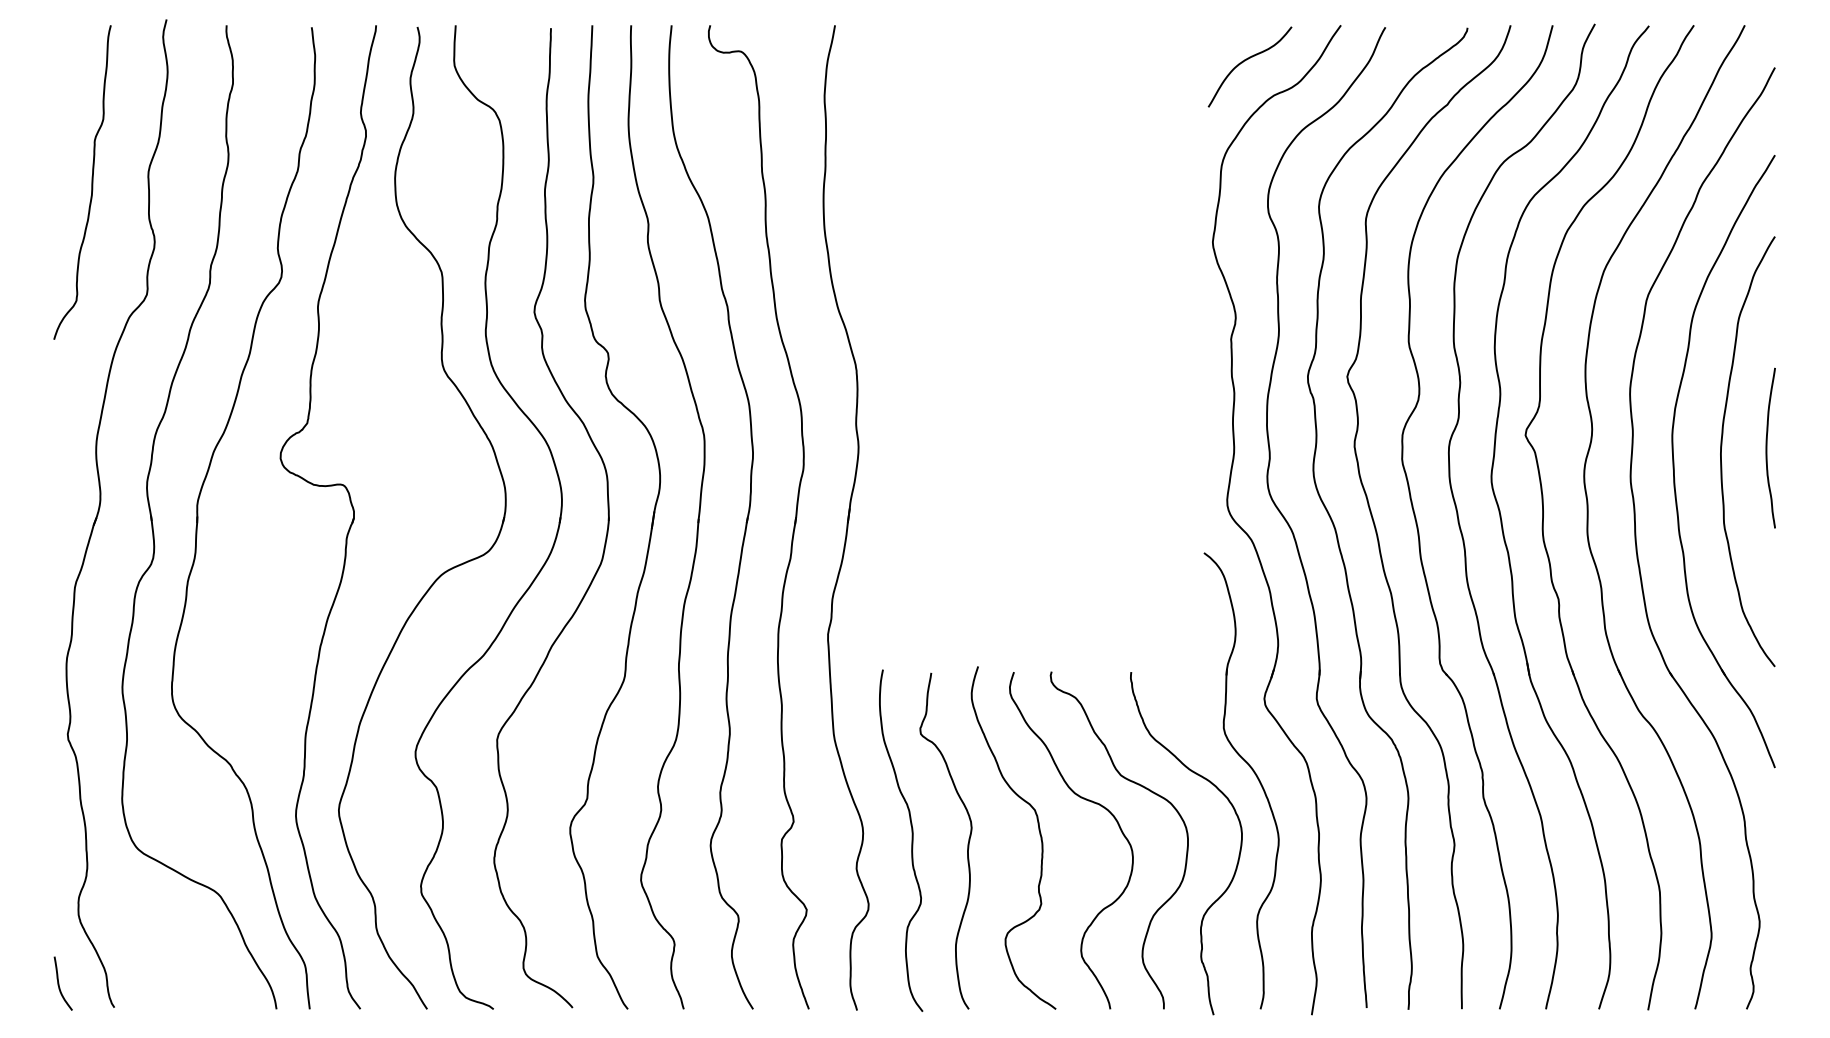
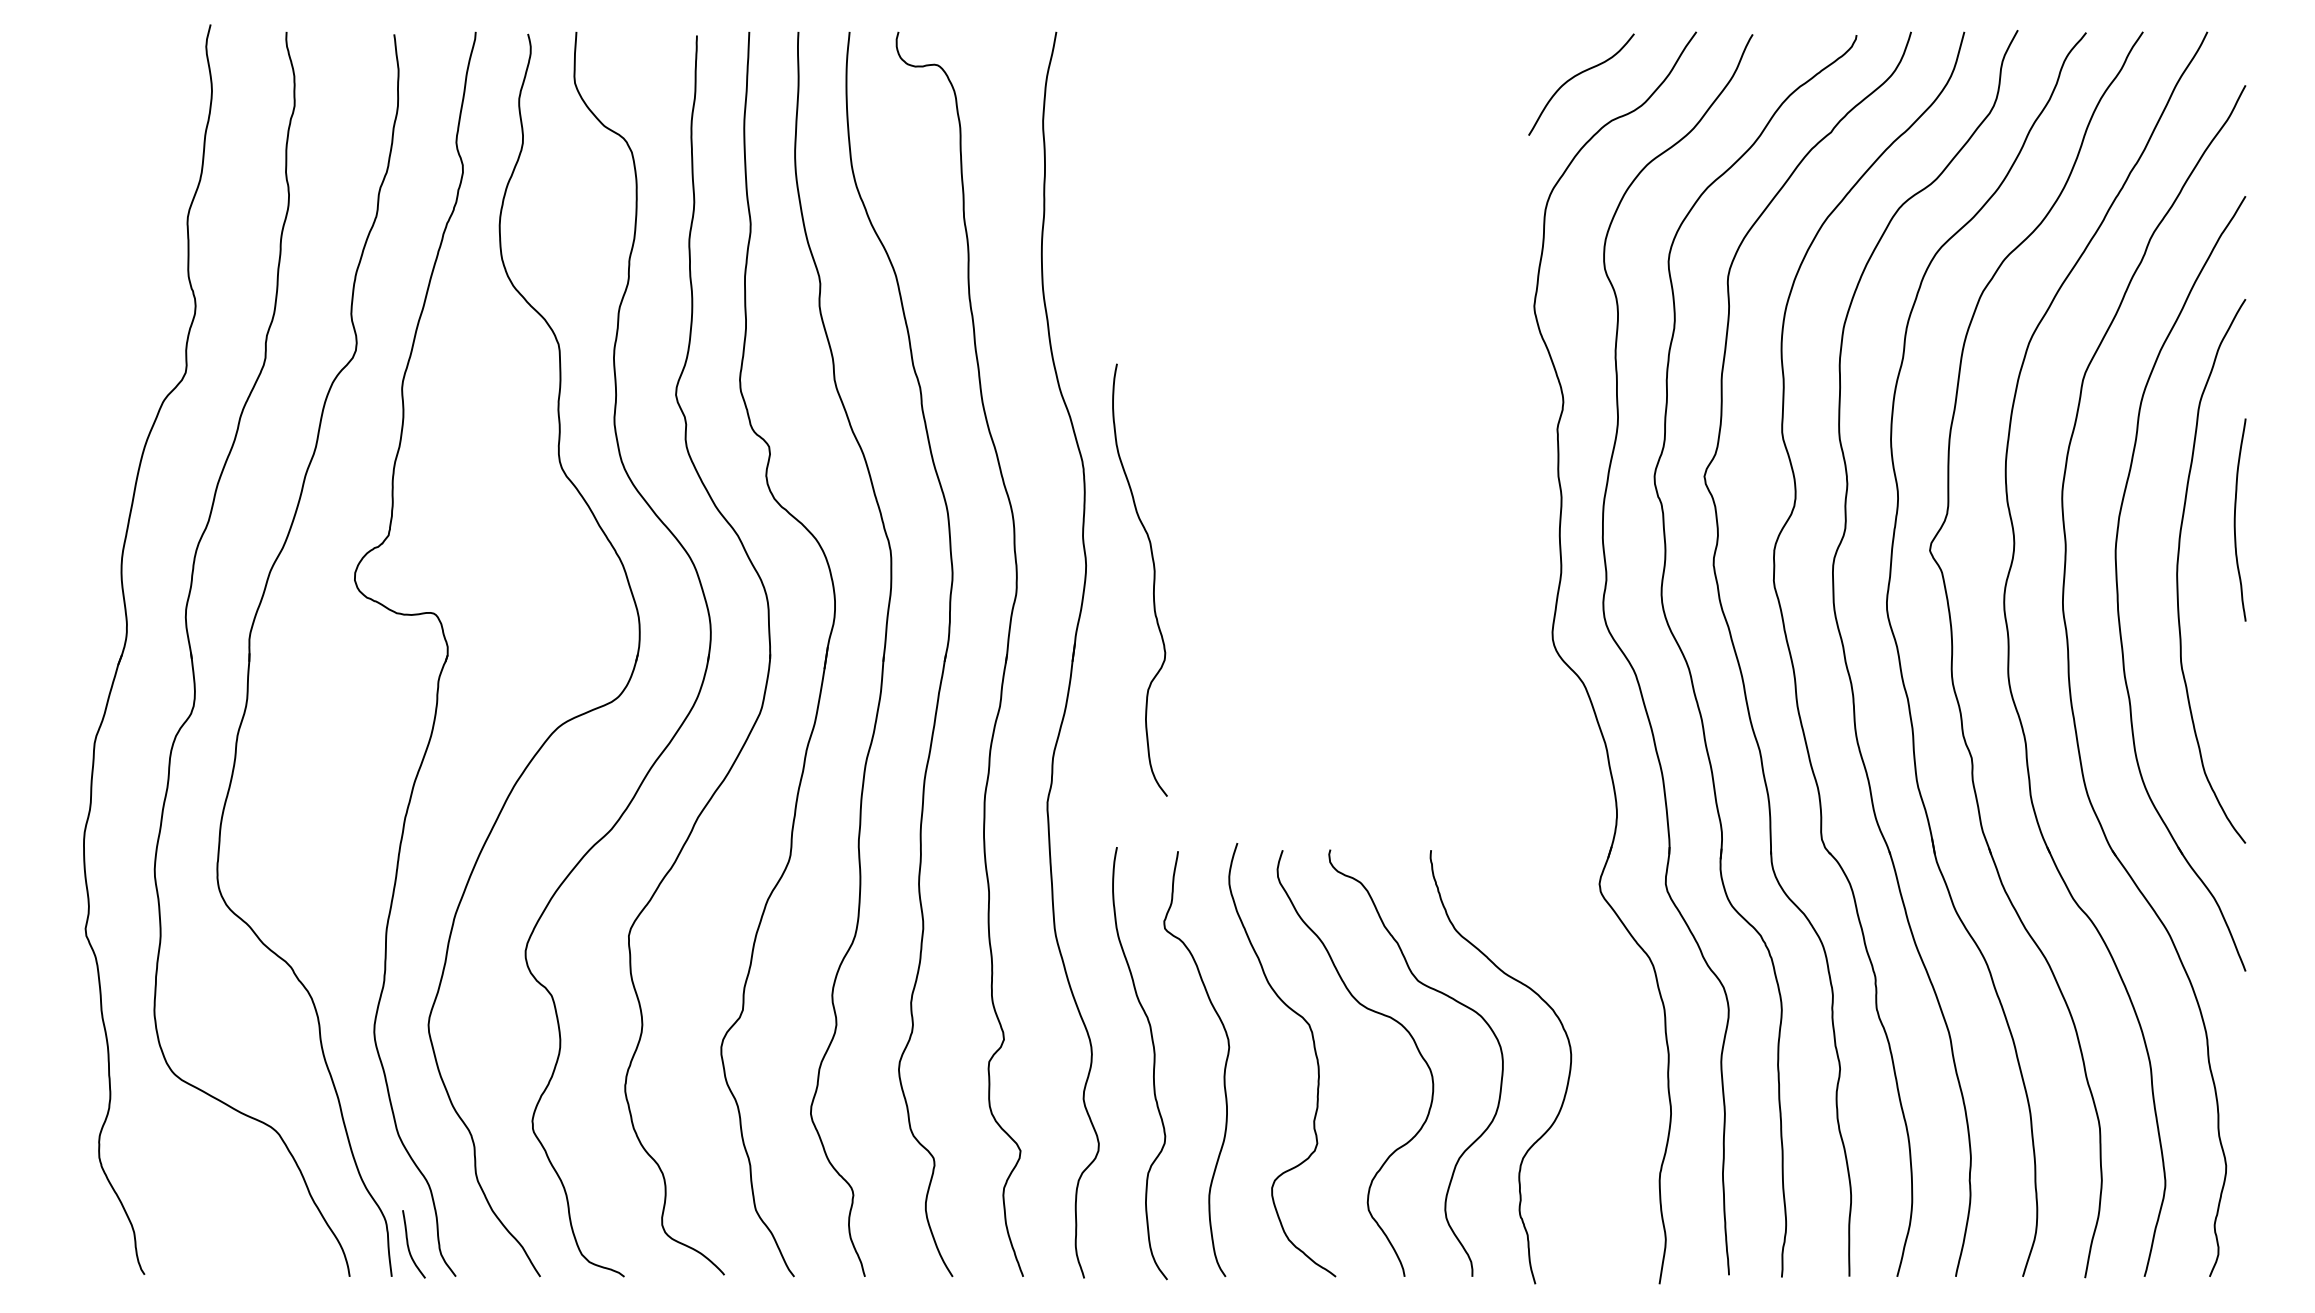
curve: (91, 182) -> (115, 230), removed
curve: (1767, 447) -> (2236, 519), moved
curve: (911, 458) -> (1153, 579), added
part: (1252, 771) -> (1584, 975), removed
curve: (59, 983) -> (409, 1244), moved

